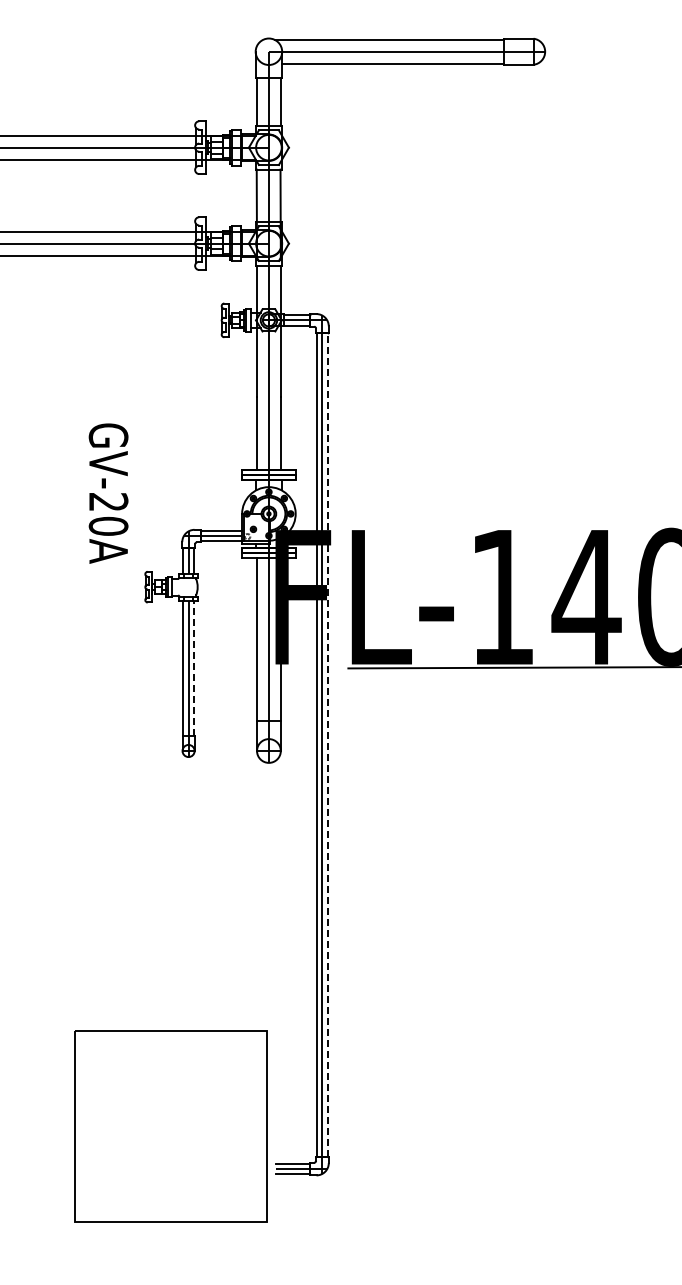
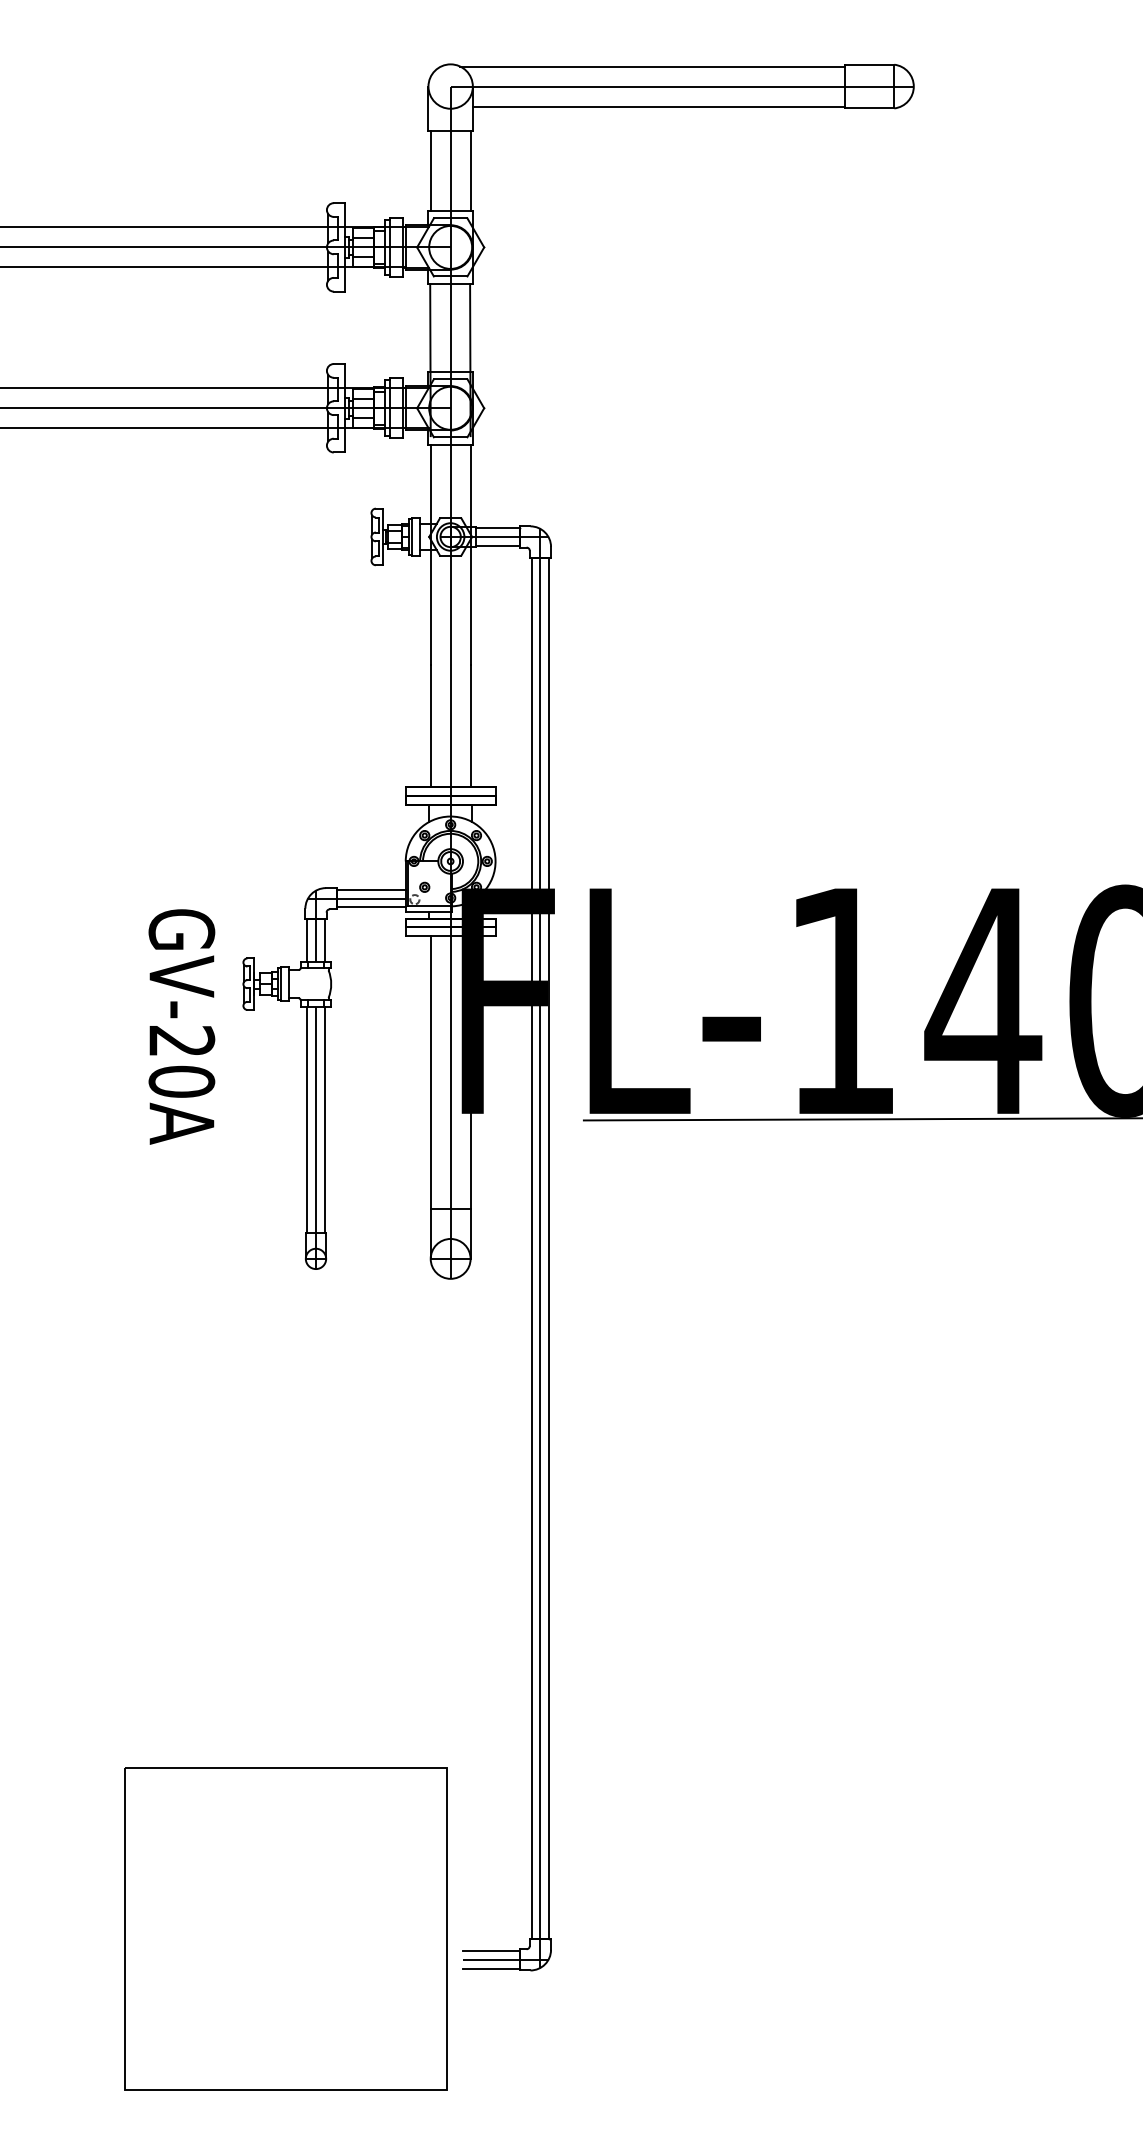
text: (108, 493) -> (181, 1026), moved
line: (193, 668) -> (324, 1120), dashed -> solid
line: (327, 744) -> (548, 1248), dashed -> solid
part: (170, 1126) -> (285, 1928), moved

